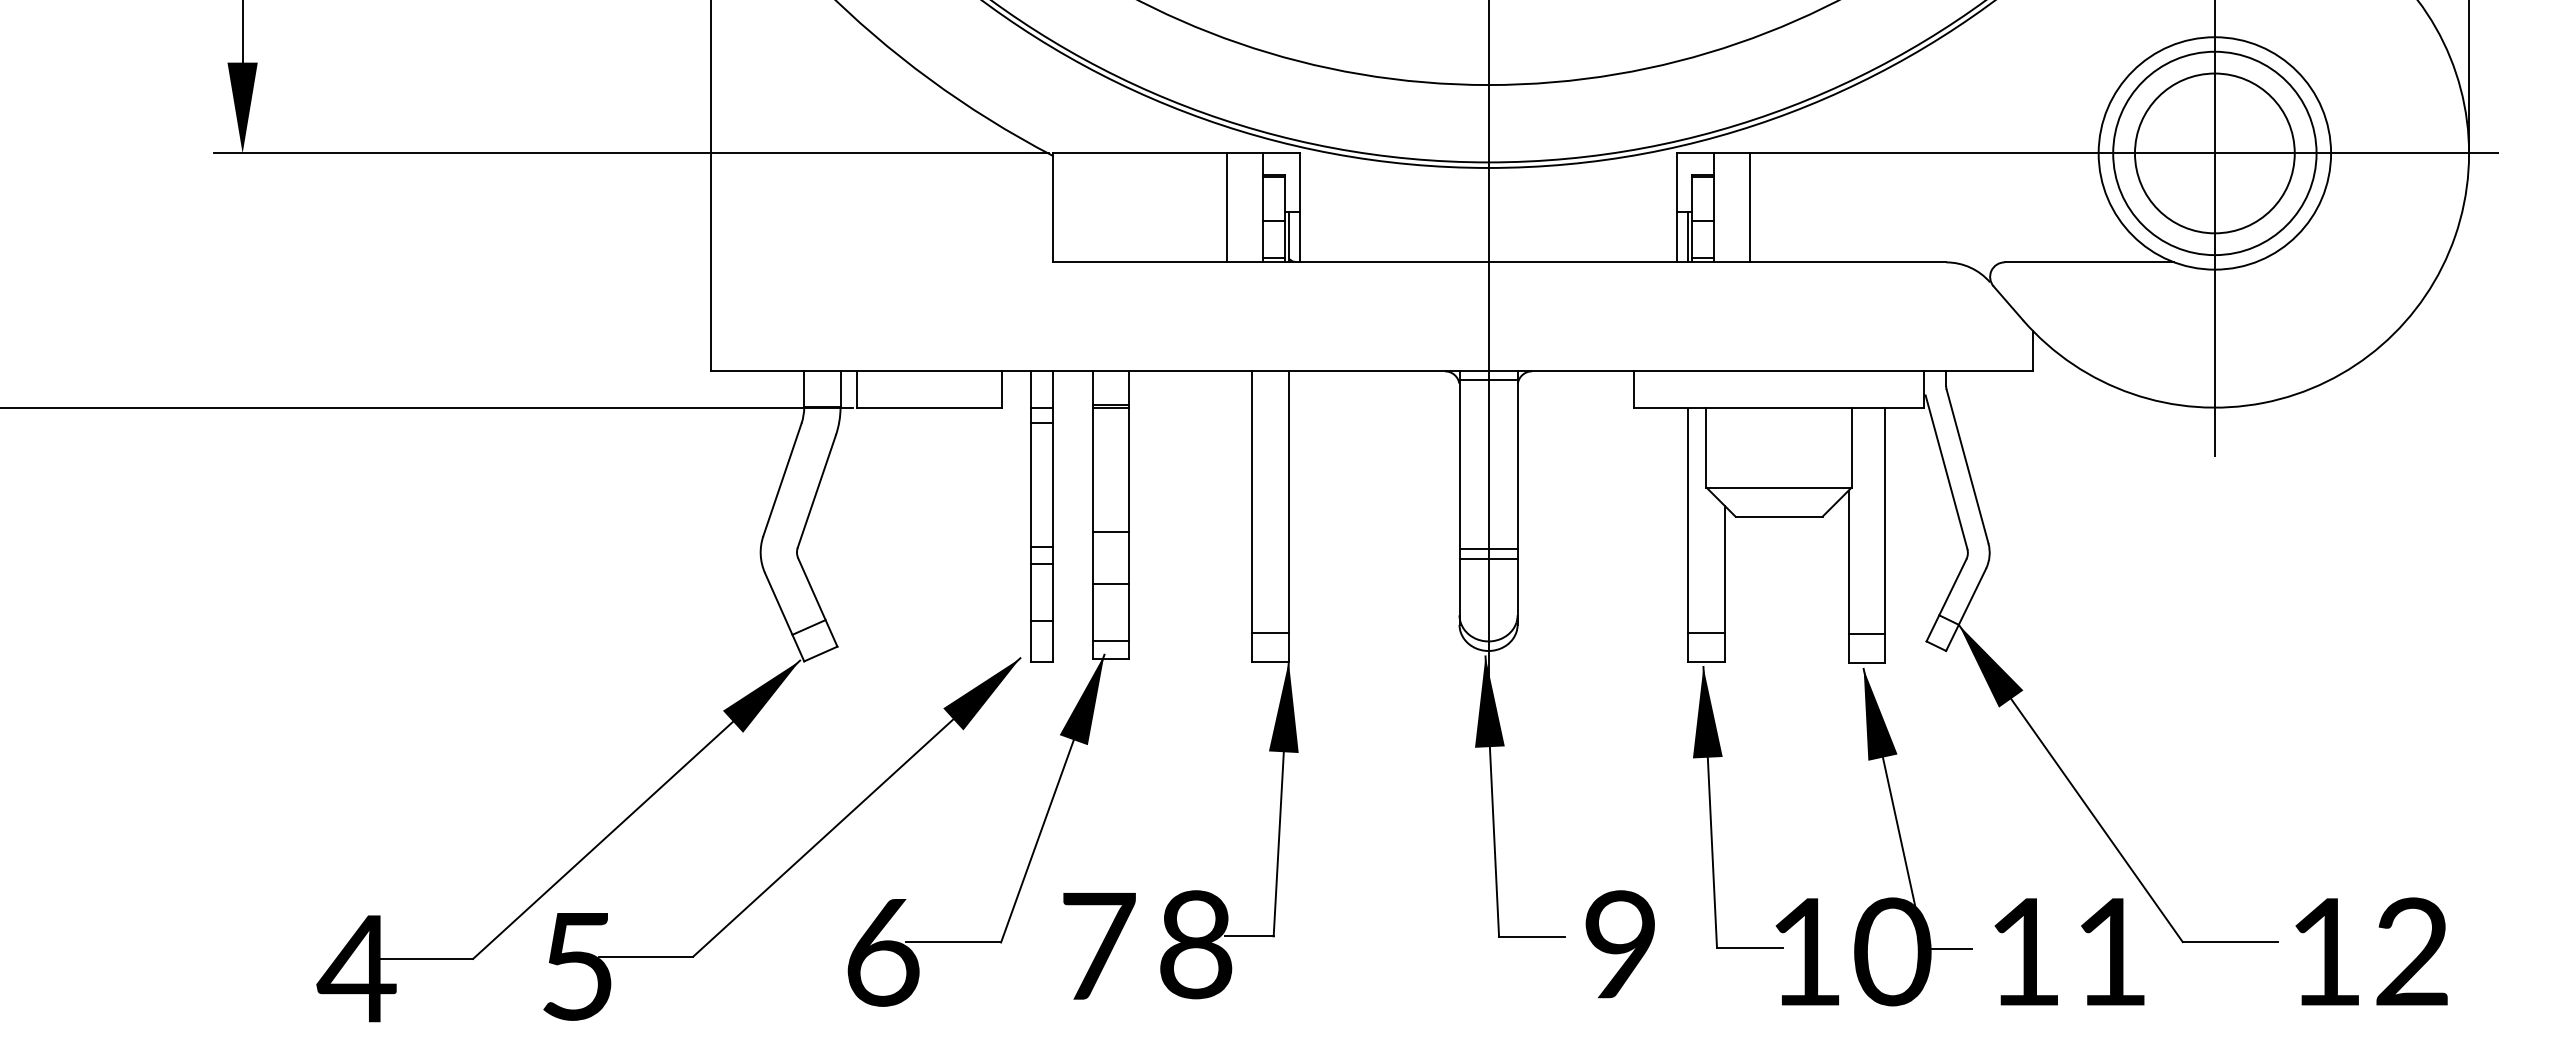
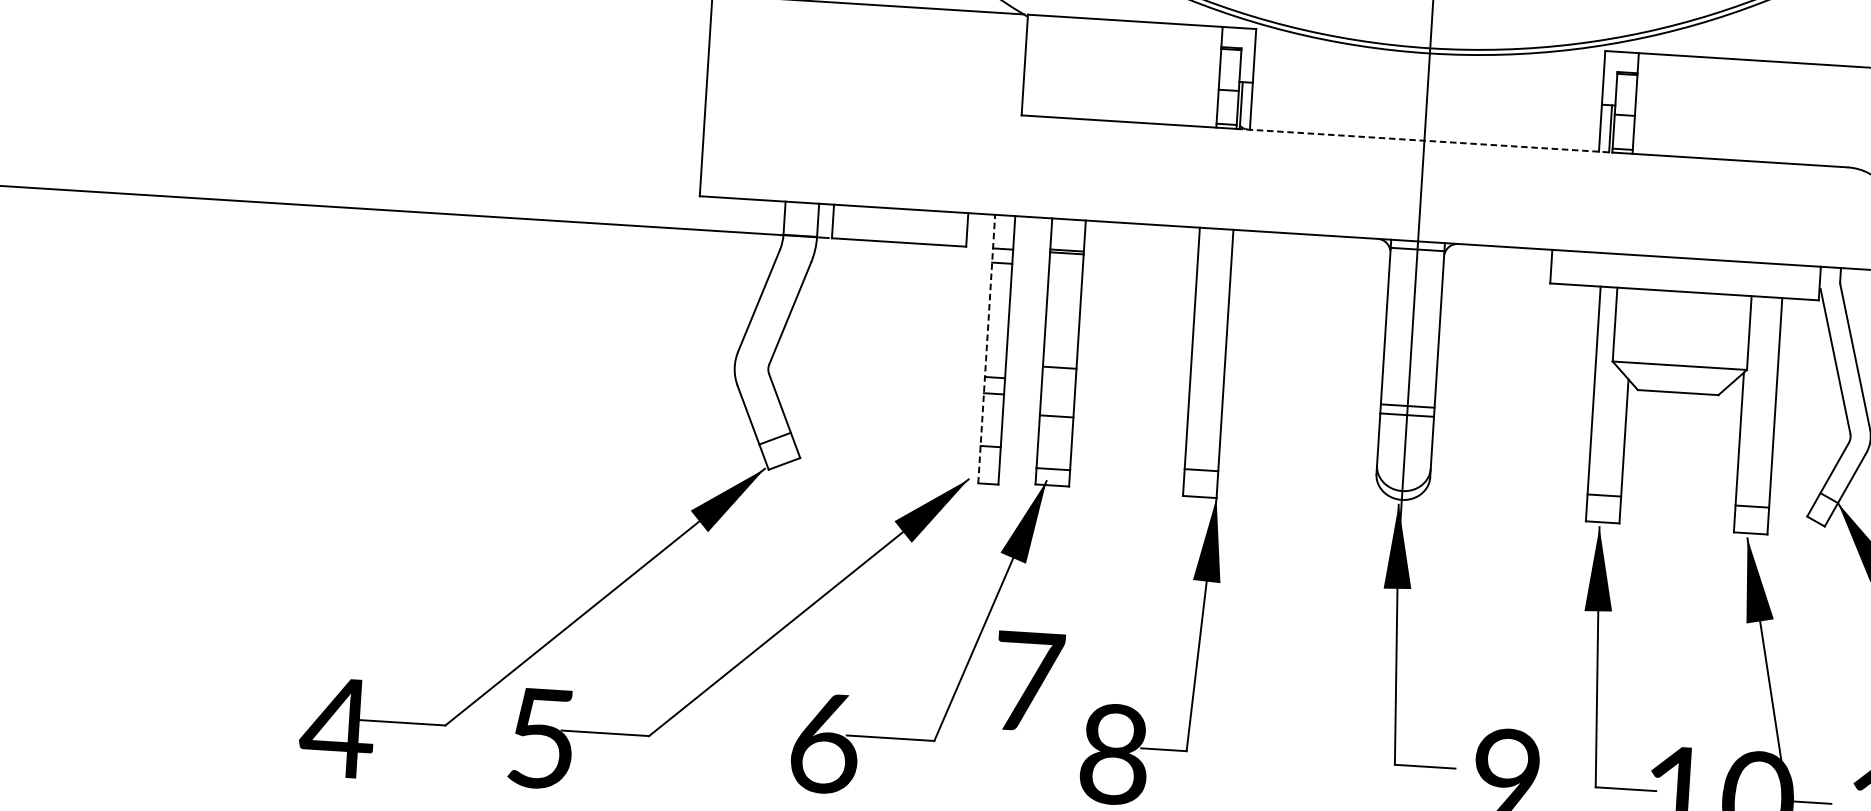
line: (1227, 207) -> (1186, 74), removed
line: (1750, 207) -> (1669, 105), removed
line: (1489, 262) -> (1425, 140), solid -> dashed
line: (1031, 516) -> (987, 349), solid -> dashed
text: (1099, 946) -> (1029, 682), moved

